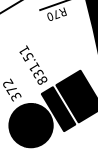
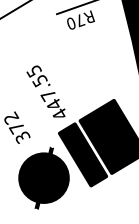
text: (32, 64) -> (46, 91), 831.51 -> 447.55
fill: (30, 125) -> (43, 178), removed

